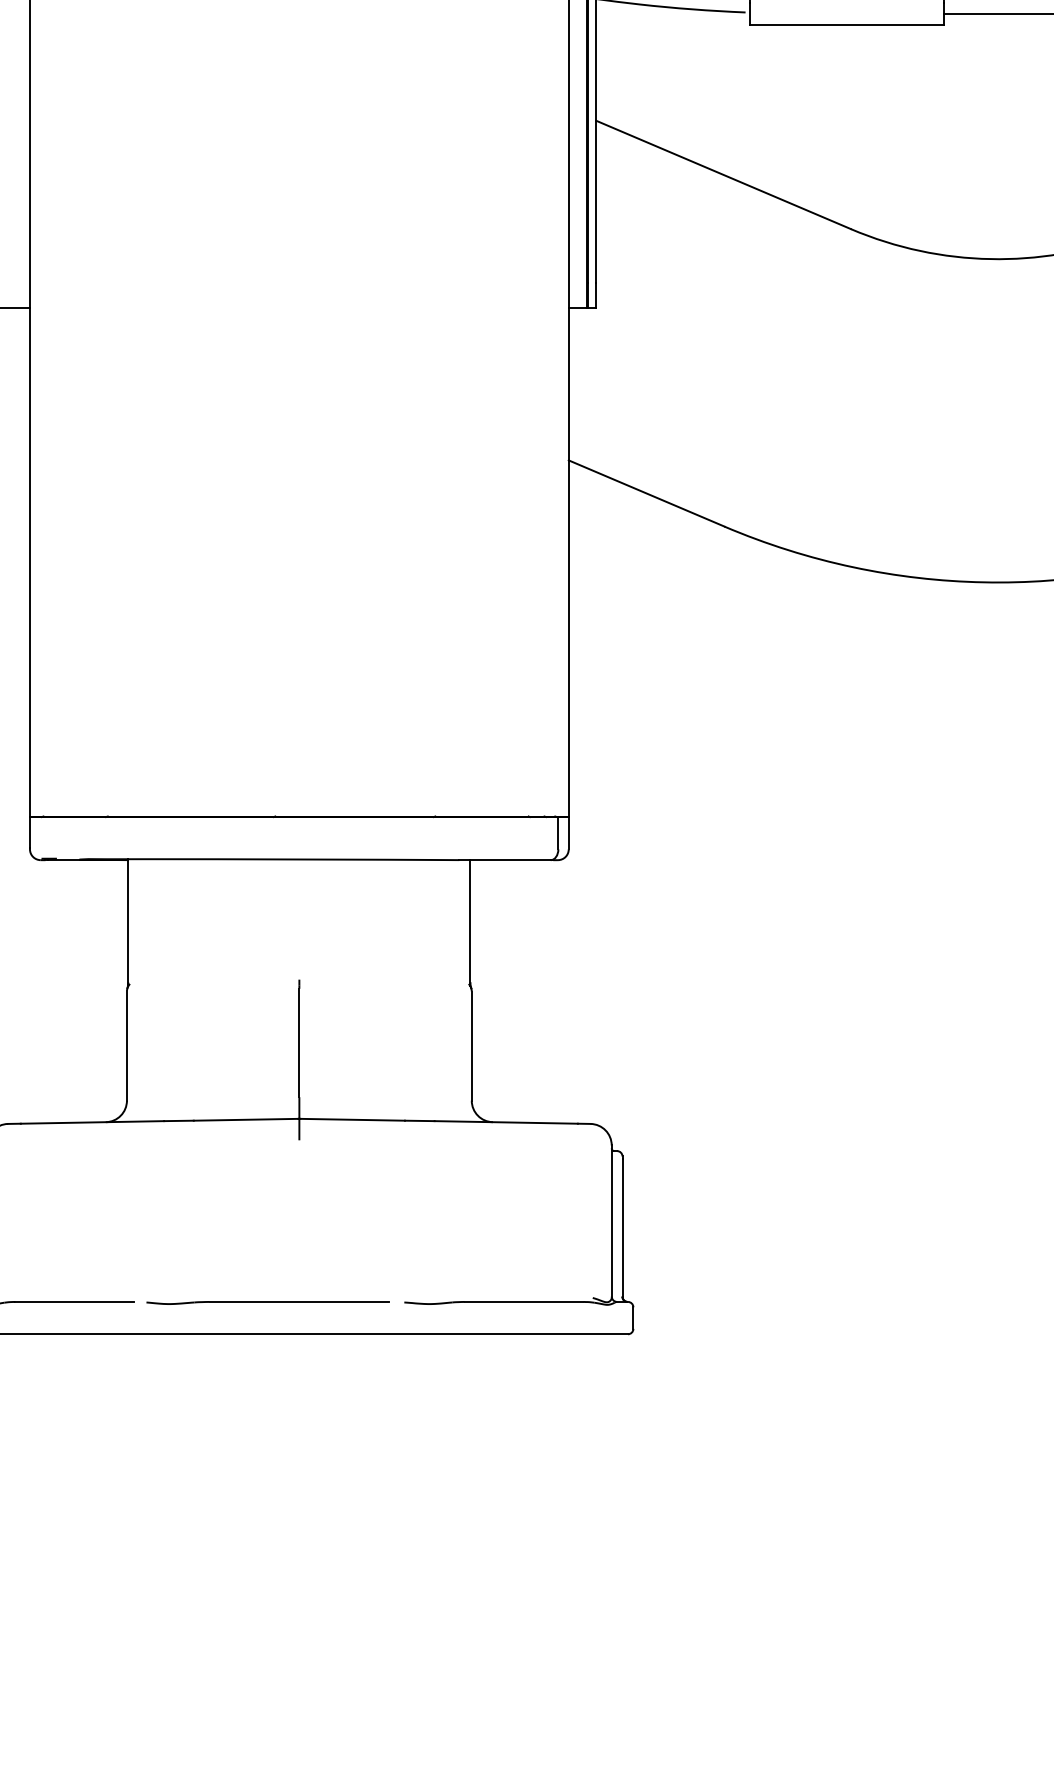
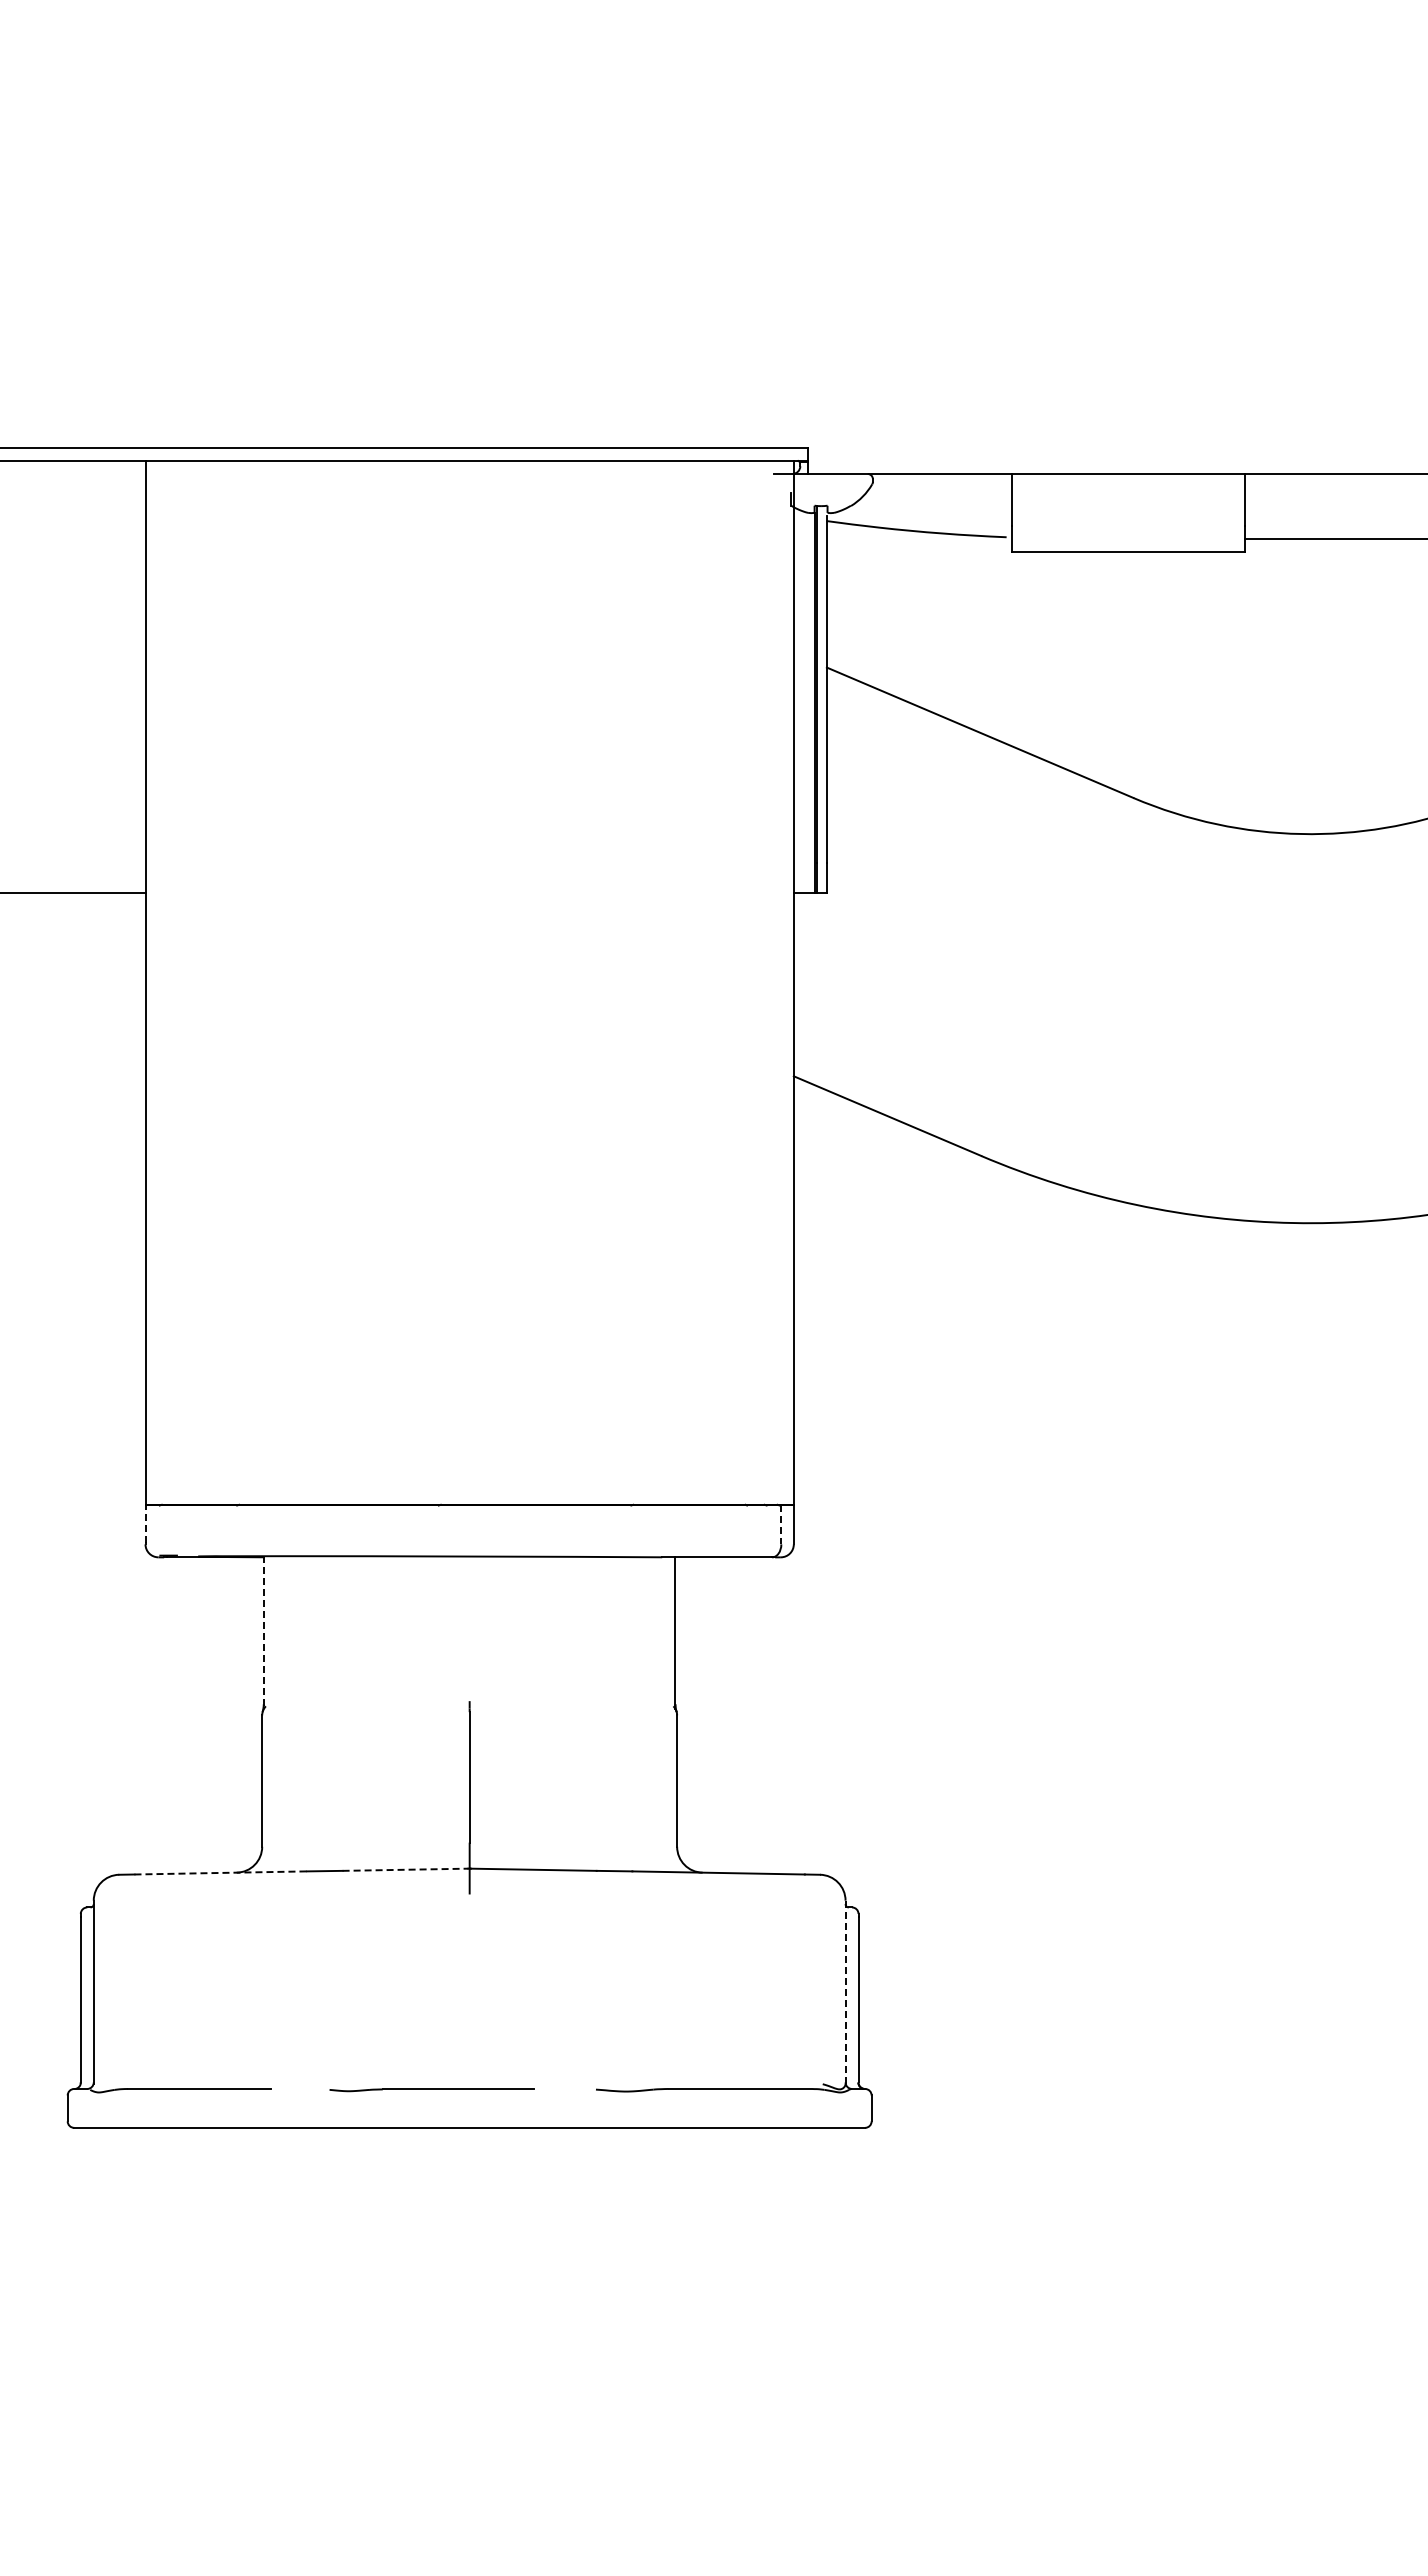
line: (29, 832) -> (145, 1524), solid -> dashed
line: (558, 833) -> (781, 1525), solid -> dashed
line: (128, 923) -> (263, 1633), solid -> dashed
line: (246, 1119) -> (405, 1869), solid -> dashed
line: (93, 1122) -> (221, 1872), solid -> dashed
line: (611, 1221) -> (845, 1992), solid -> dashed
part: (267, 1303) -> (431, 2090), size x0.7

